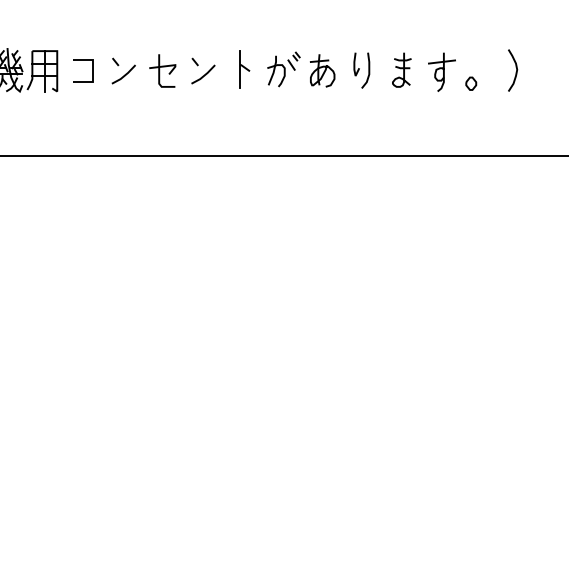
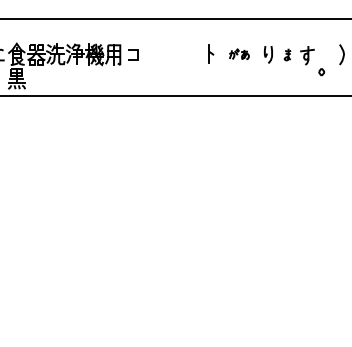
part: (162, 70) -> (171, 54), removed
part: (302, 70) -> (239, 54), size x0.6
part: (400, 70) -> (287, 54), size x0.7
part: (470, 84) -> (321, 72), moved

